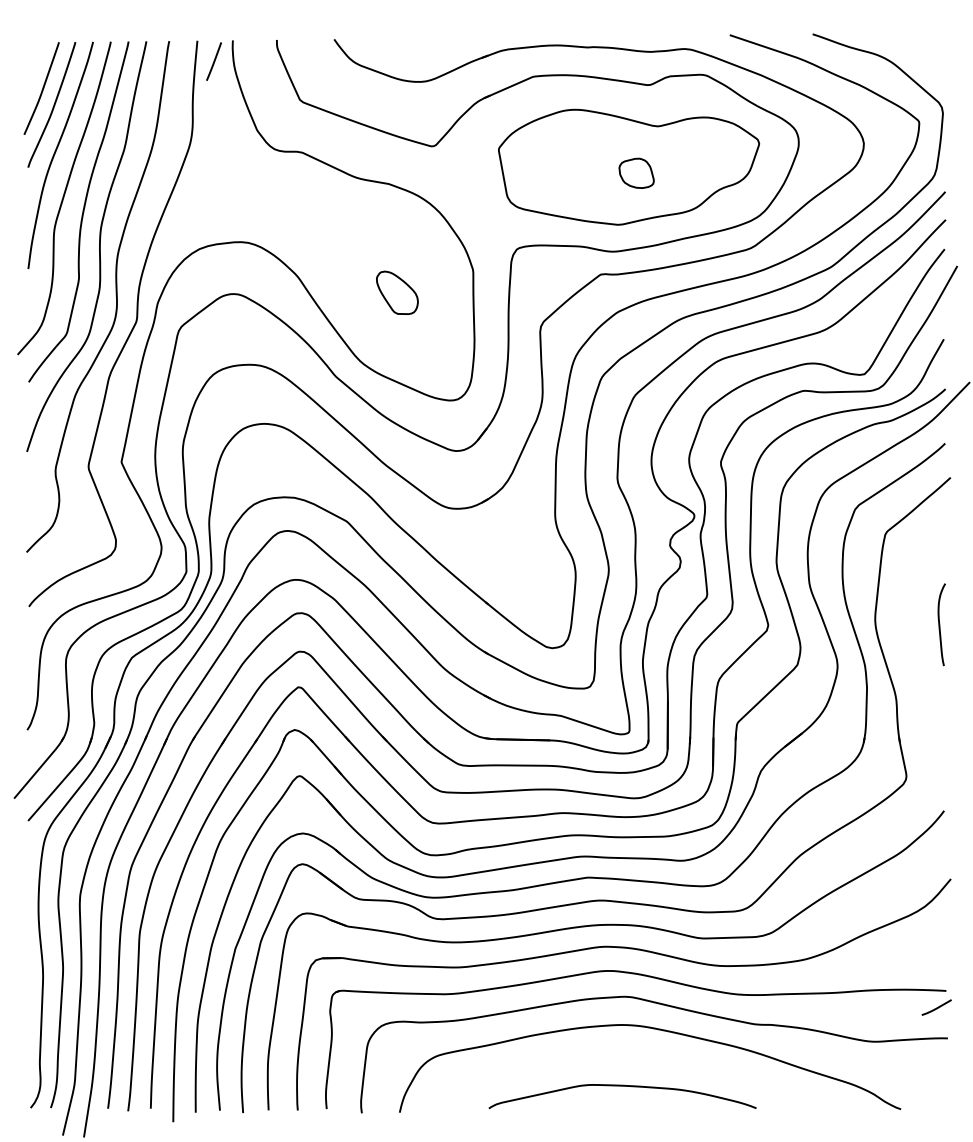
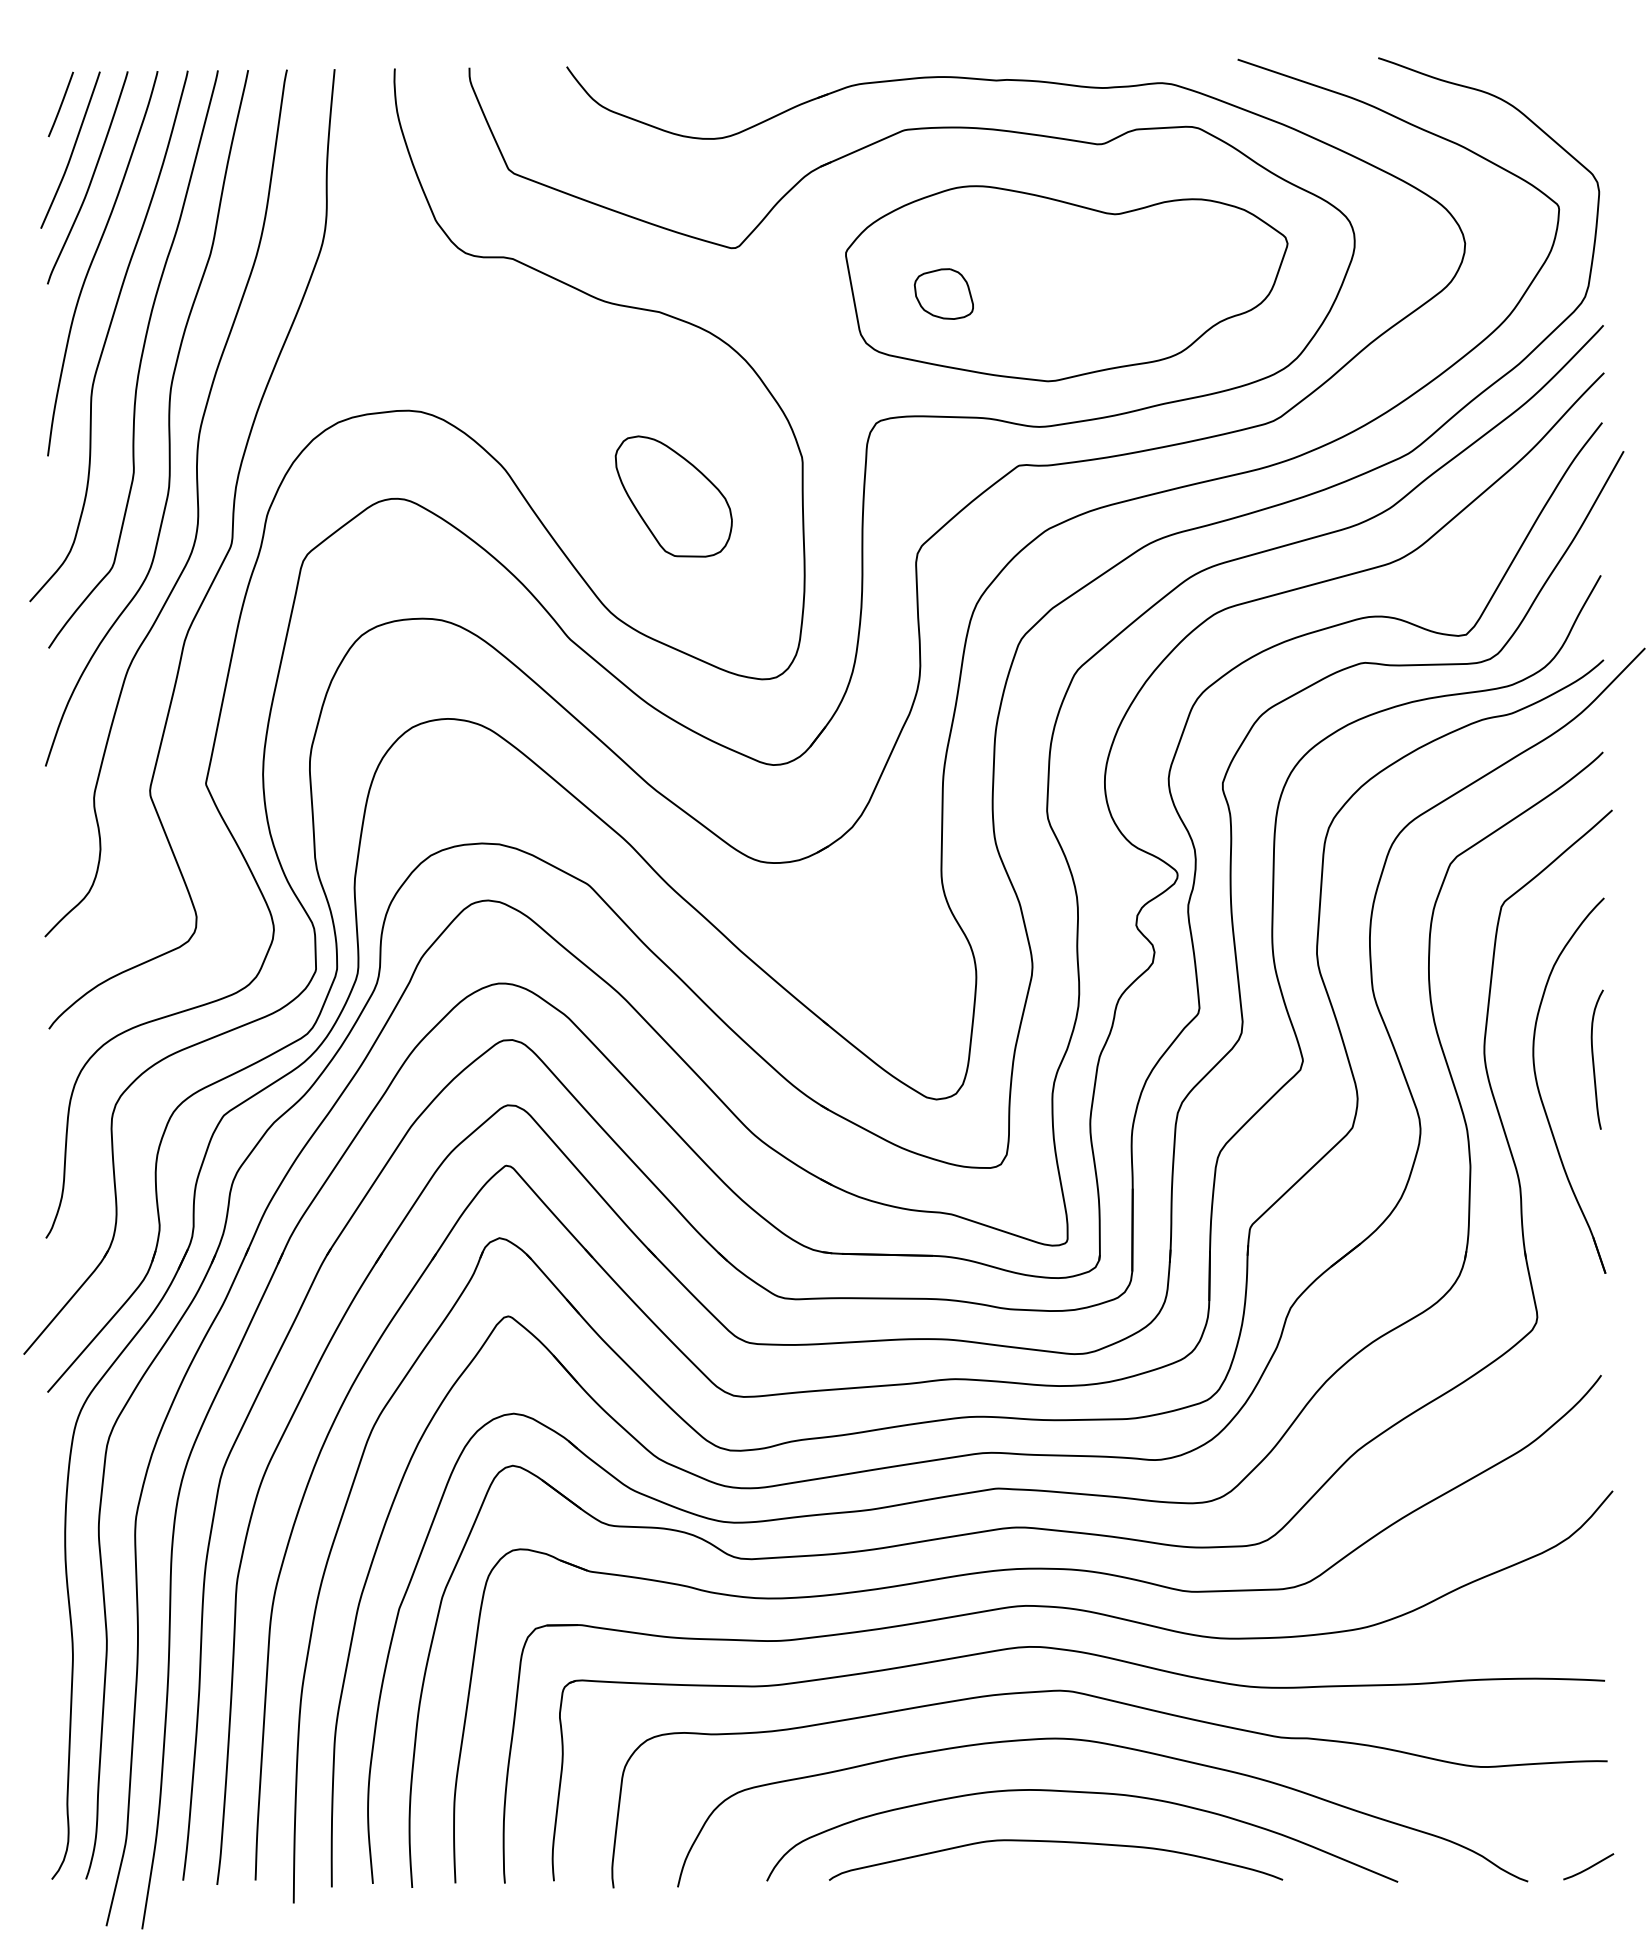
line: (213, 61) -> (60, 104), moved
part: (636, 172) -> (943, 292), moved
part: (397, 292) -> (674, 496), size x1.67
part: (908, 642) -> (1540, 1089), added
line: (936, 1007) -> (1588, 1866), moved
curve: (637, 1057) -> (1081, 1793), added

